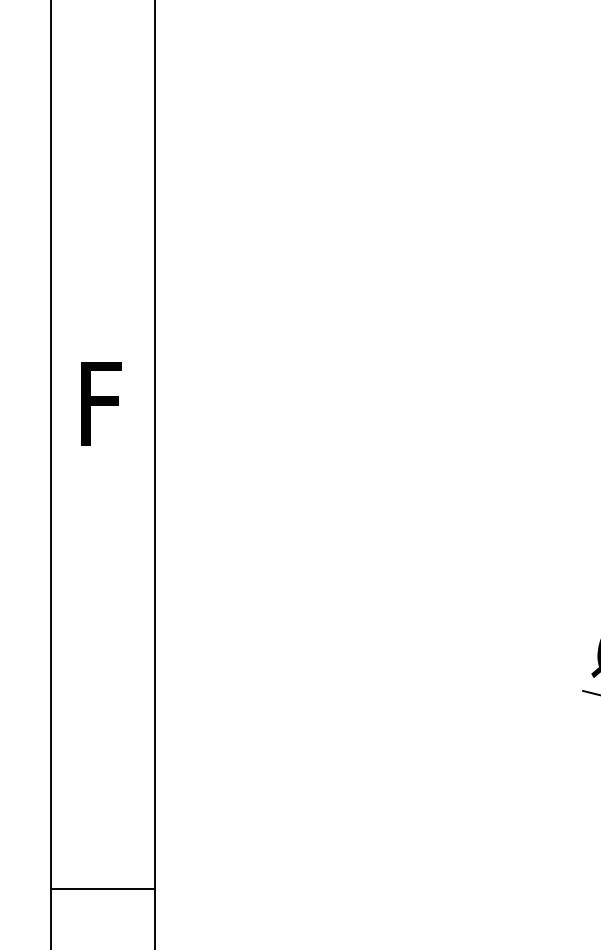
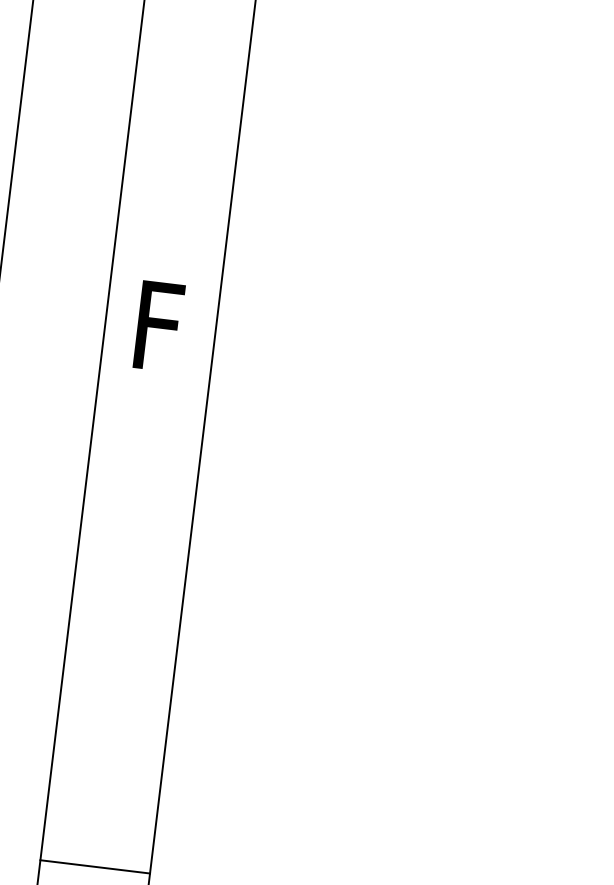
line: (102, 888) -> (94, 866), moved

